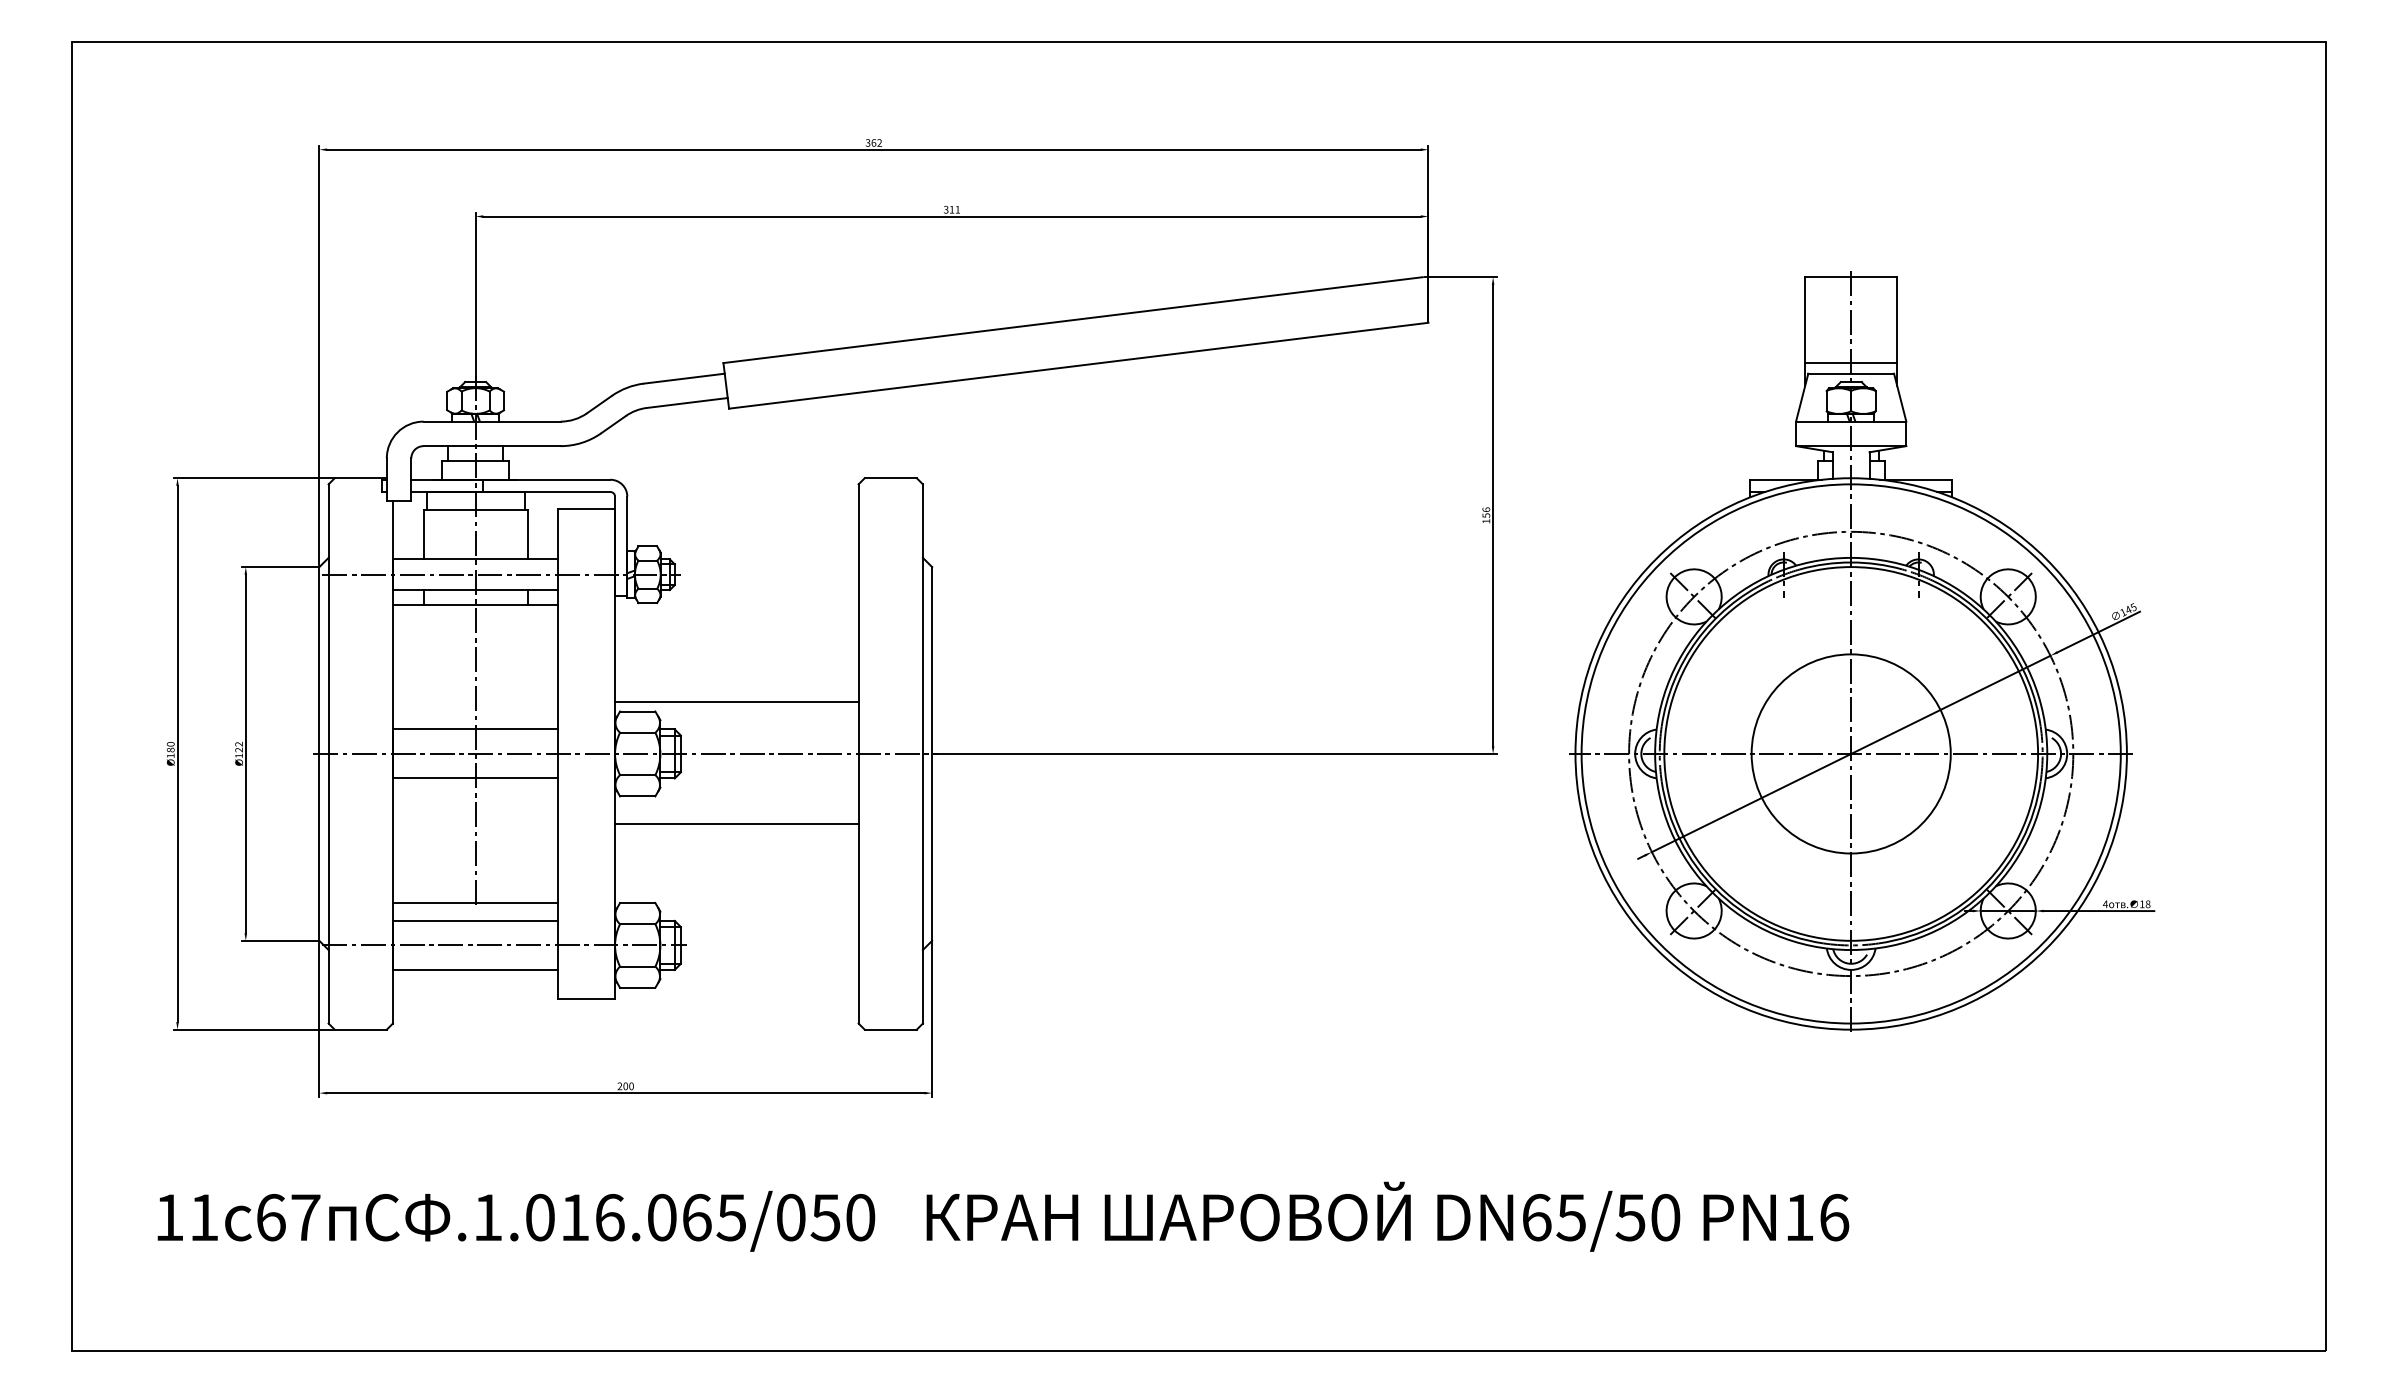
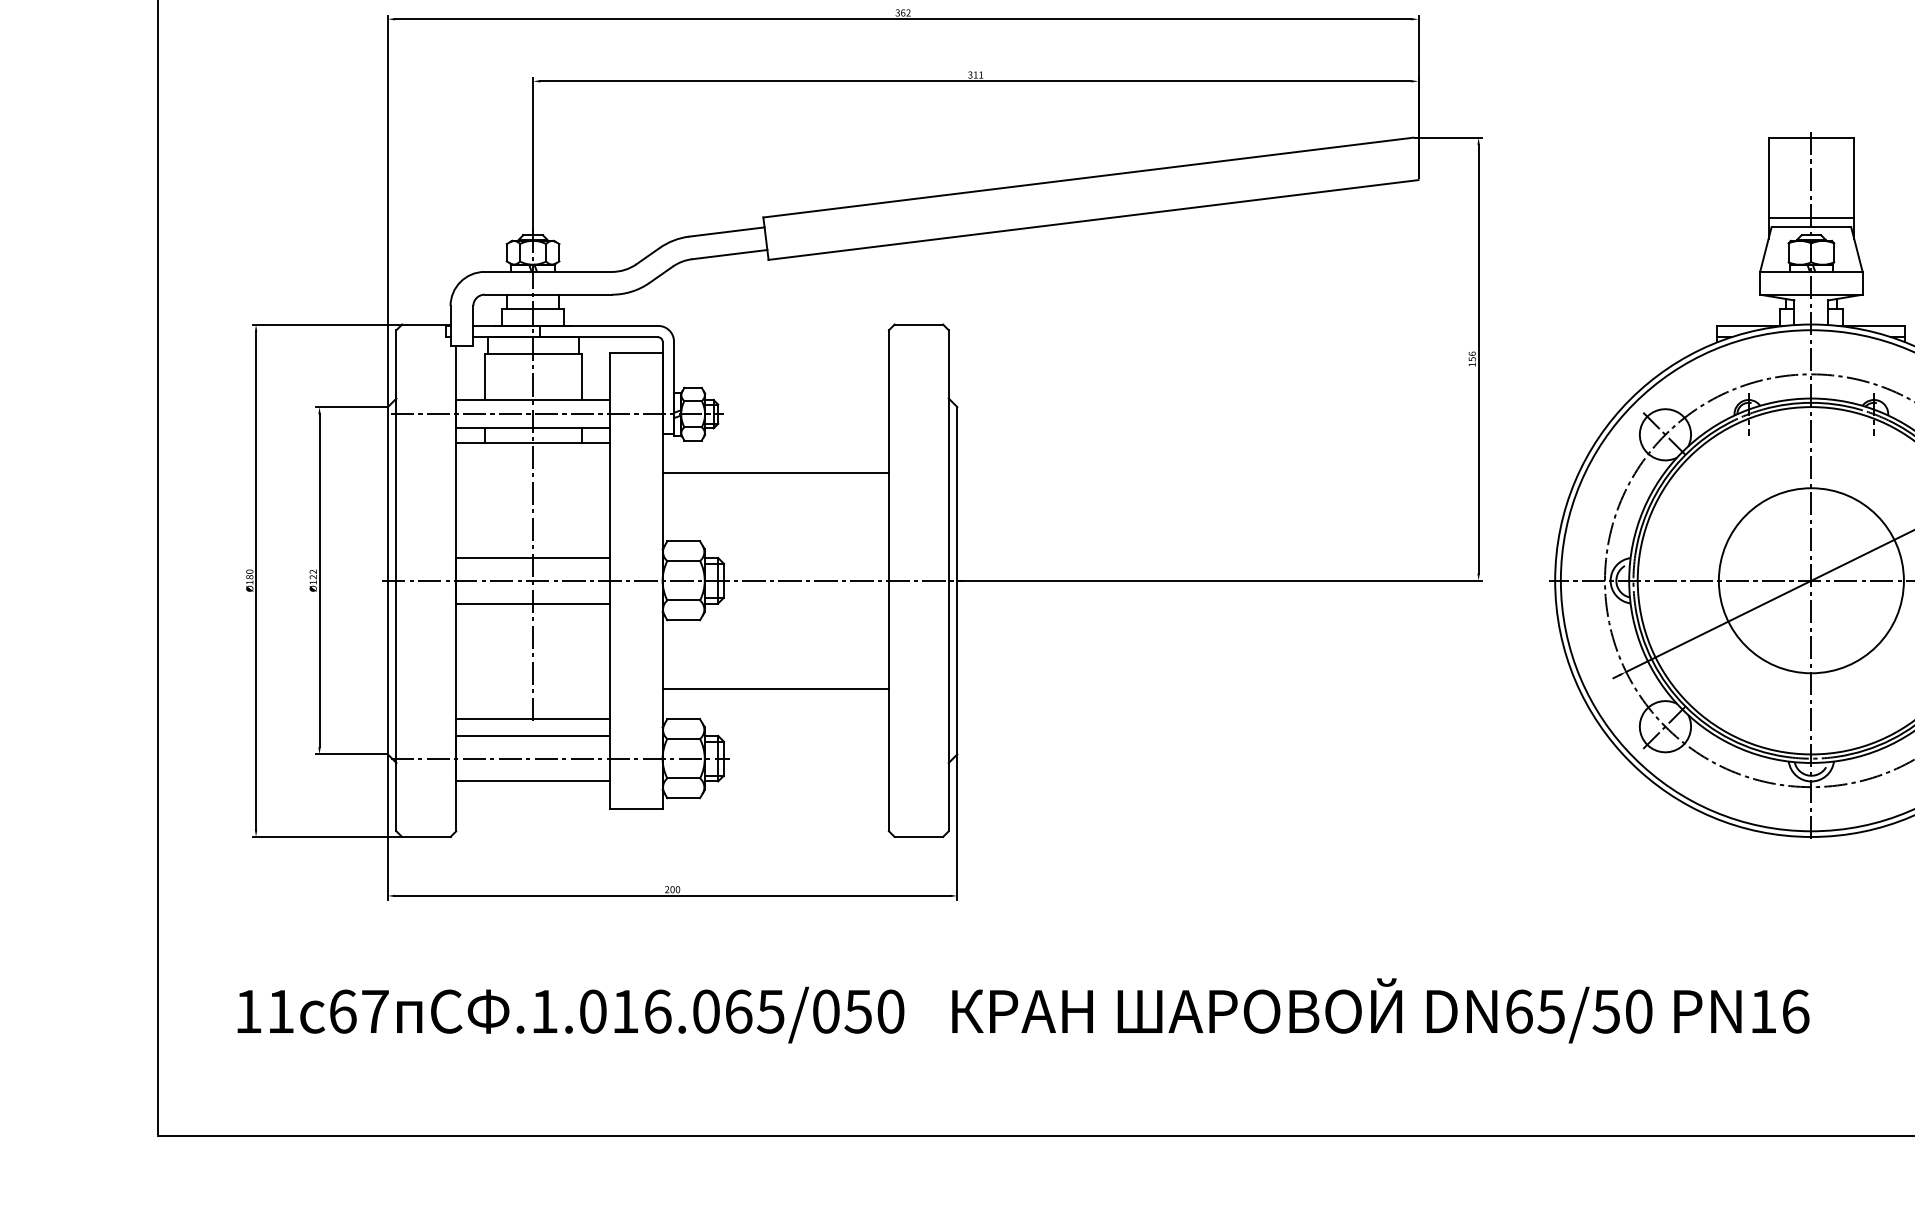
line: (736, 701) -> (775, 472), moved
line: (736, 824) -> (775, 689), moved

